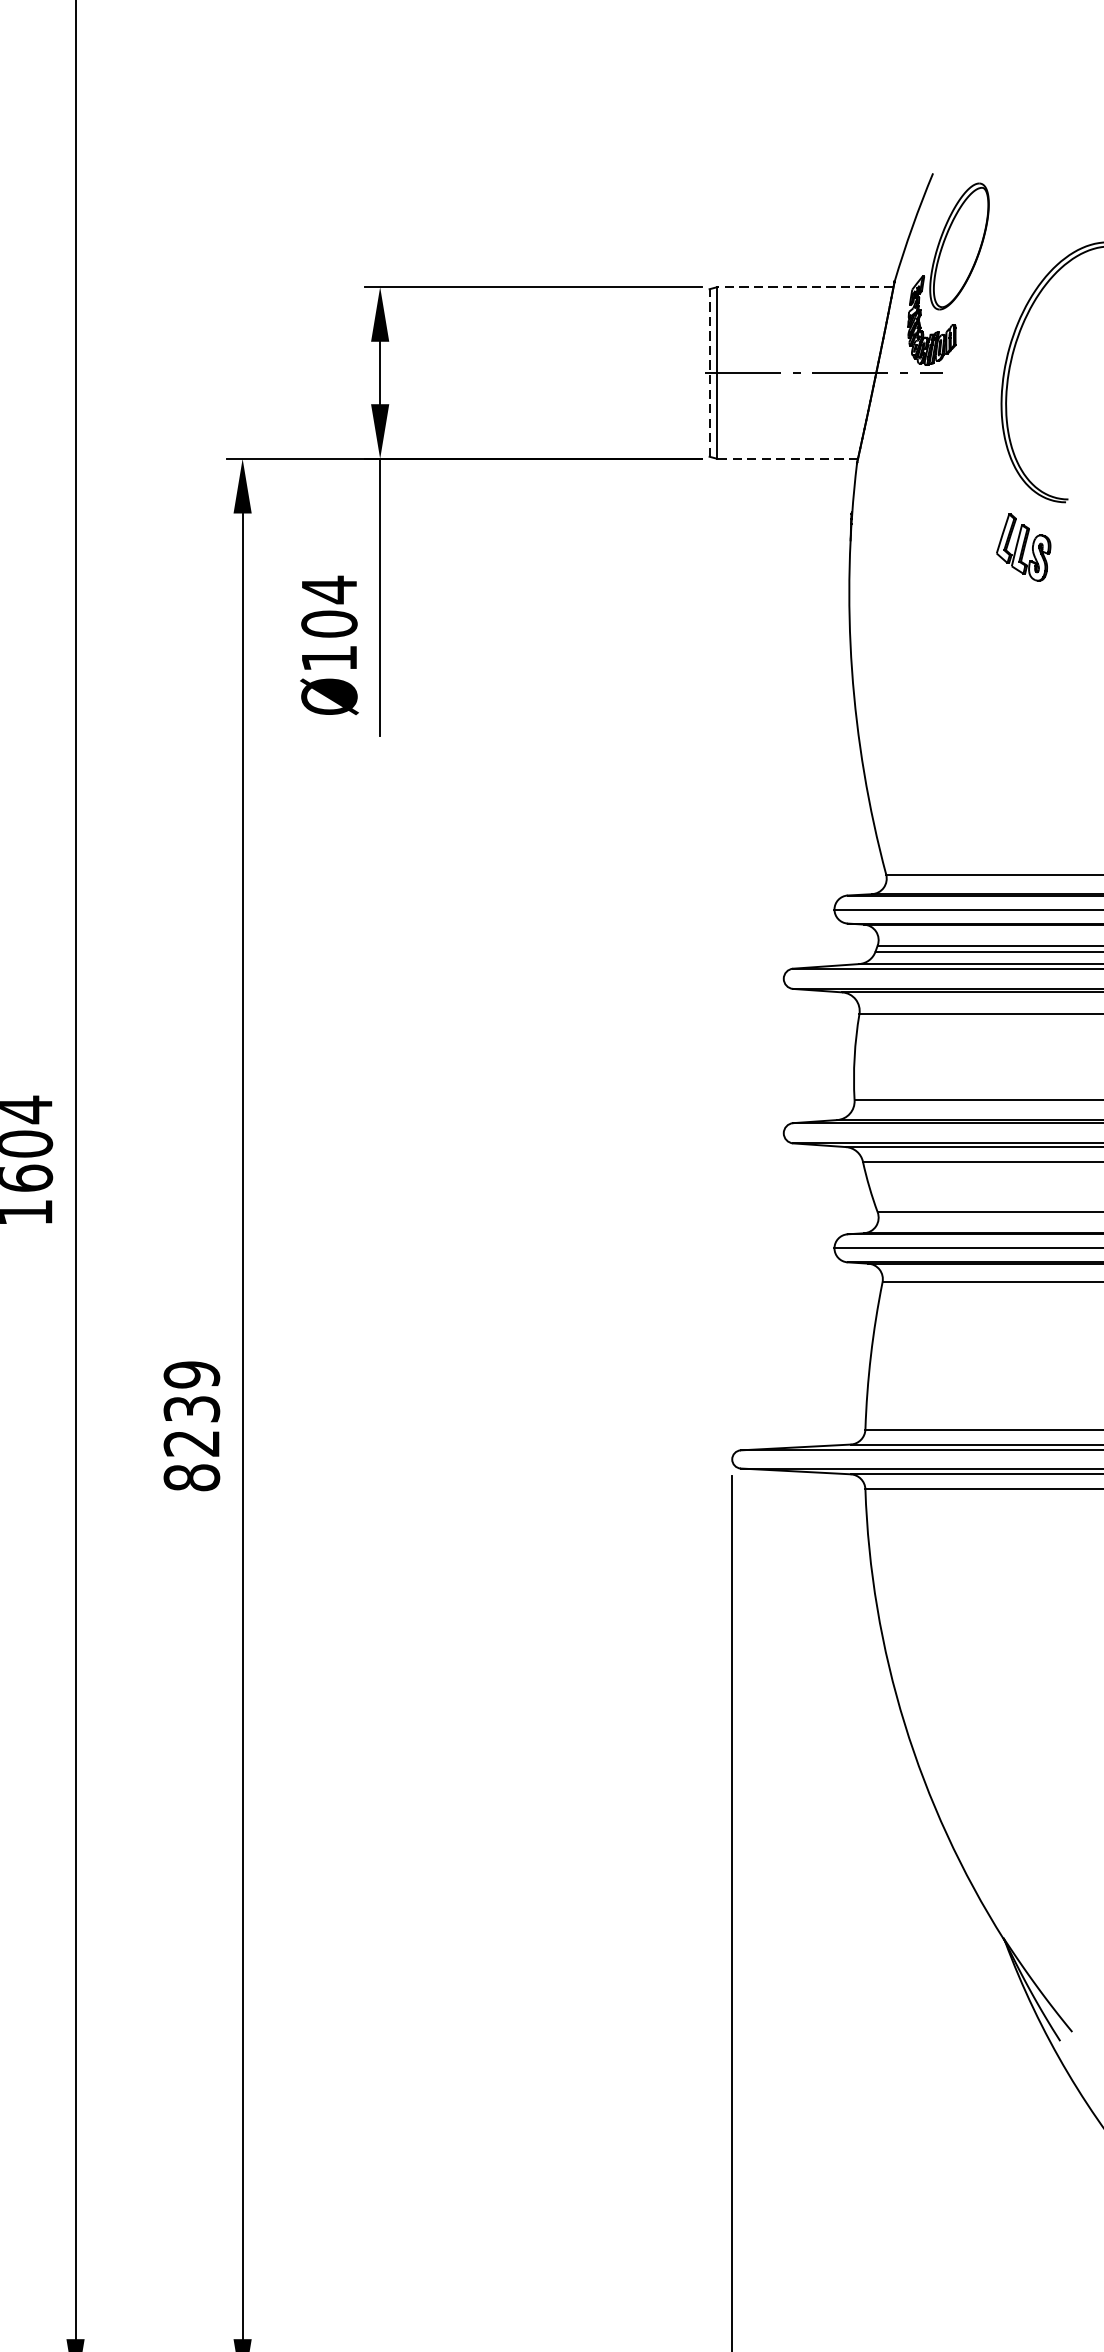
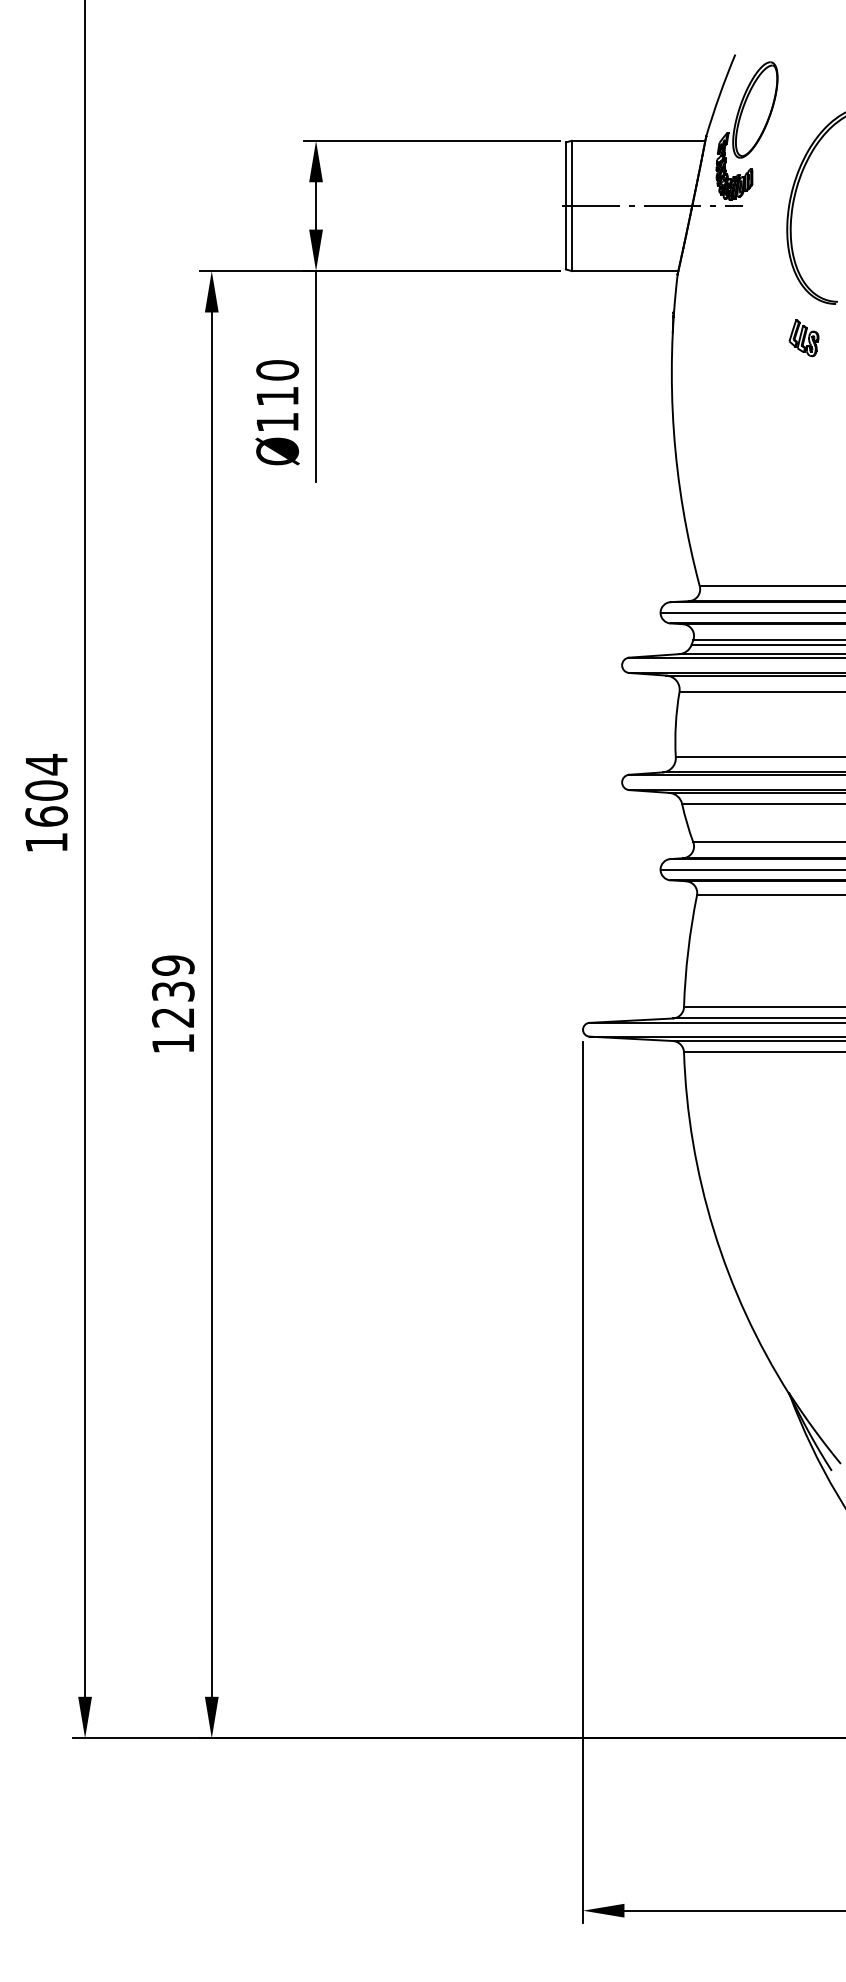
line: (805, 286) -> (638, 140), dashed -> solid
line: (709, 372) -> (565, 205), dashed -> solid
line: (786, 459) -> (624, 271), dashed -> solid
part: (1022, 546) -> (803, 337), size x0.71
text: (329, 605) -> (277, 382), Ø104 -> Ø110
text: (190, 1477) -> (172, 1043), 8239 -> 1239

